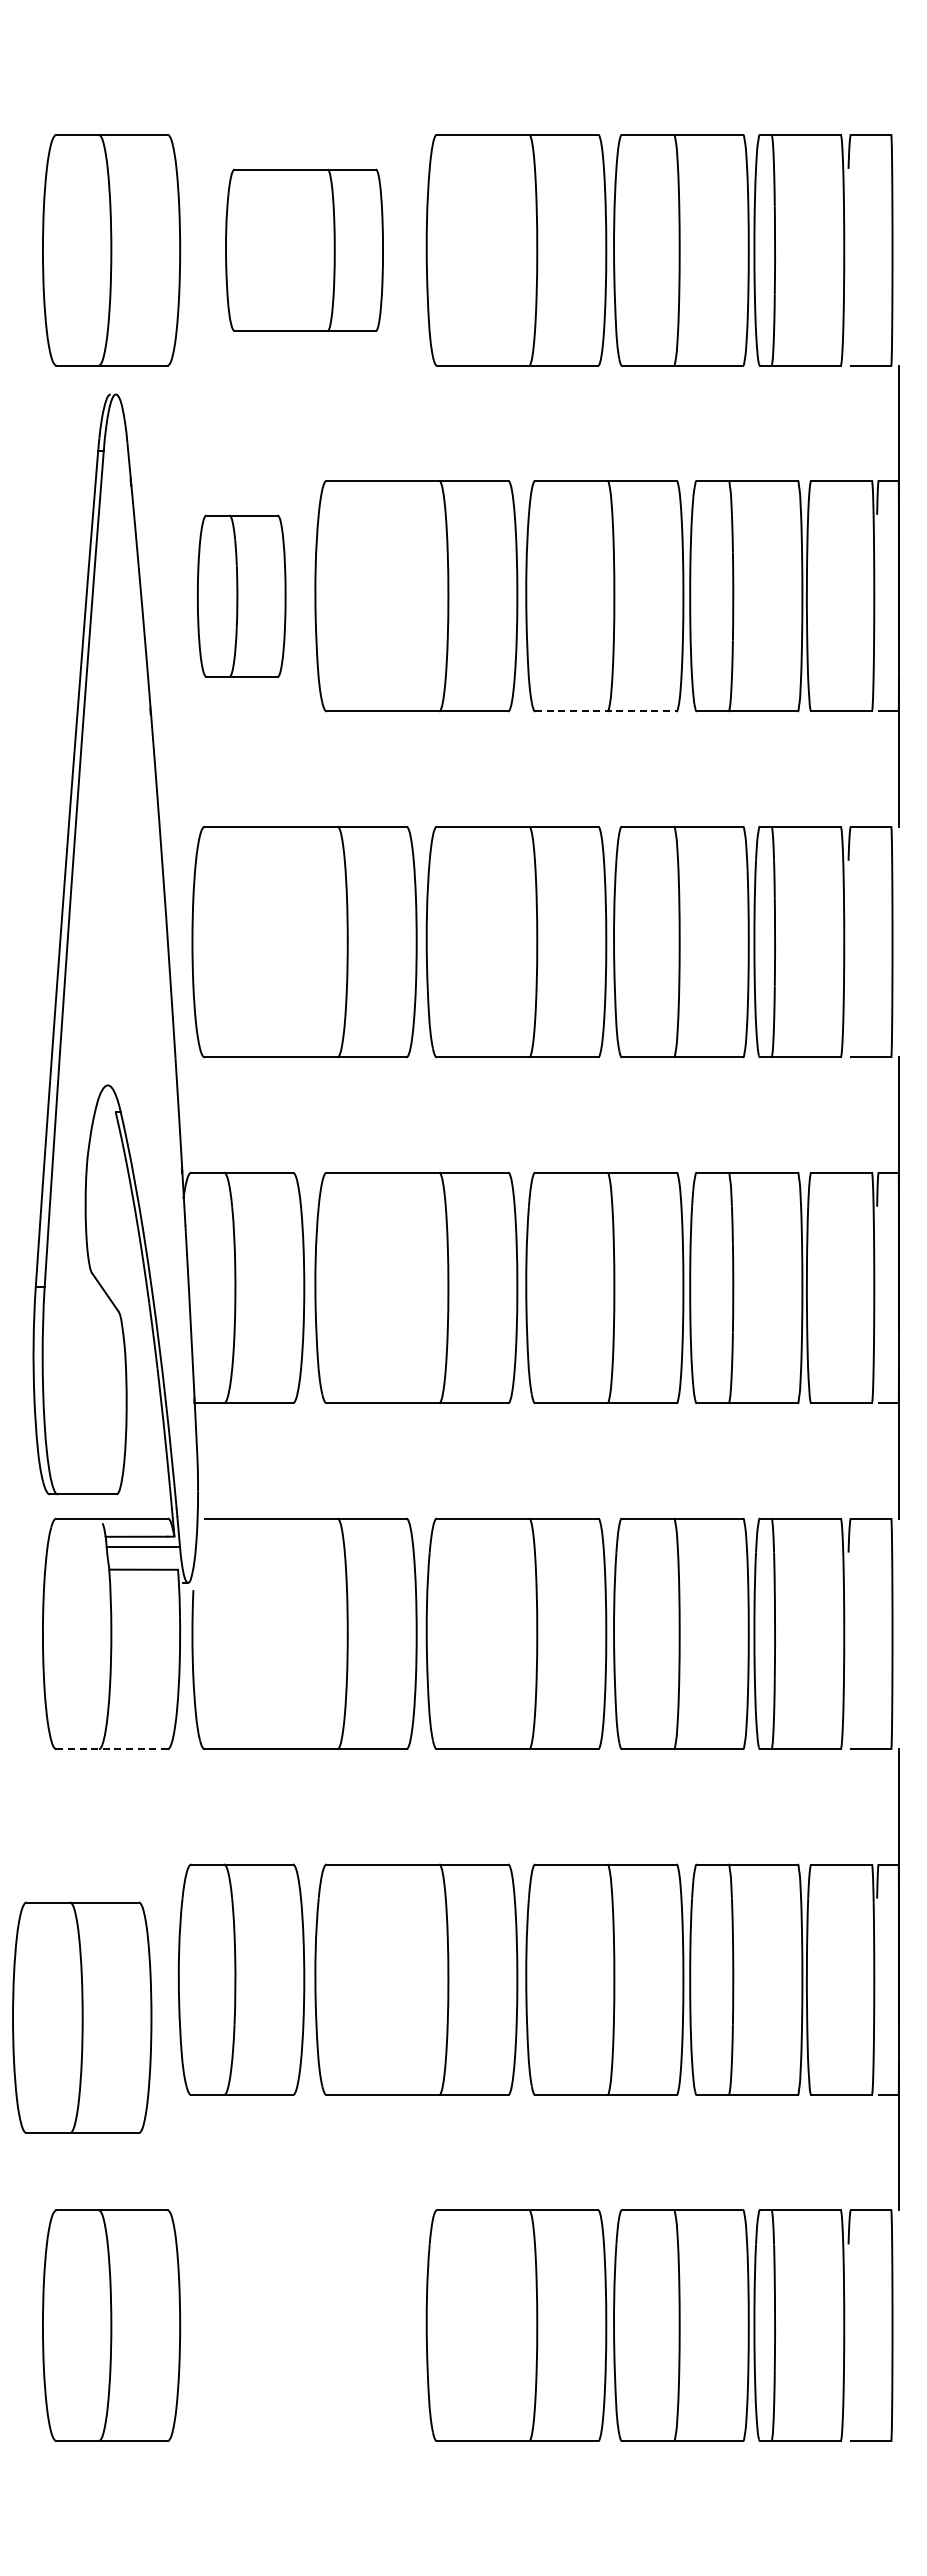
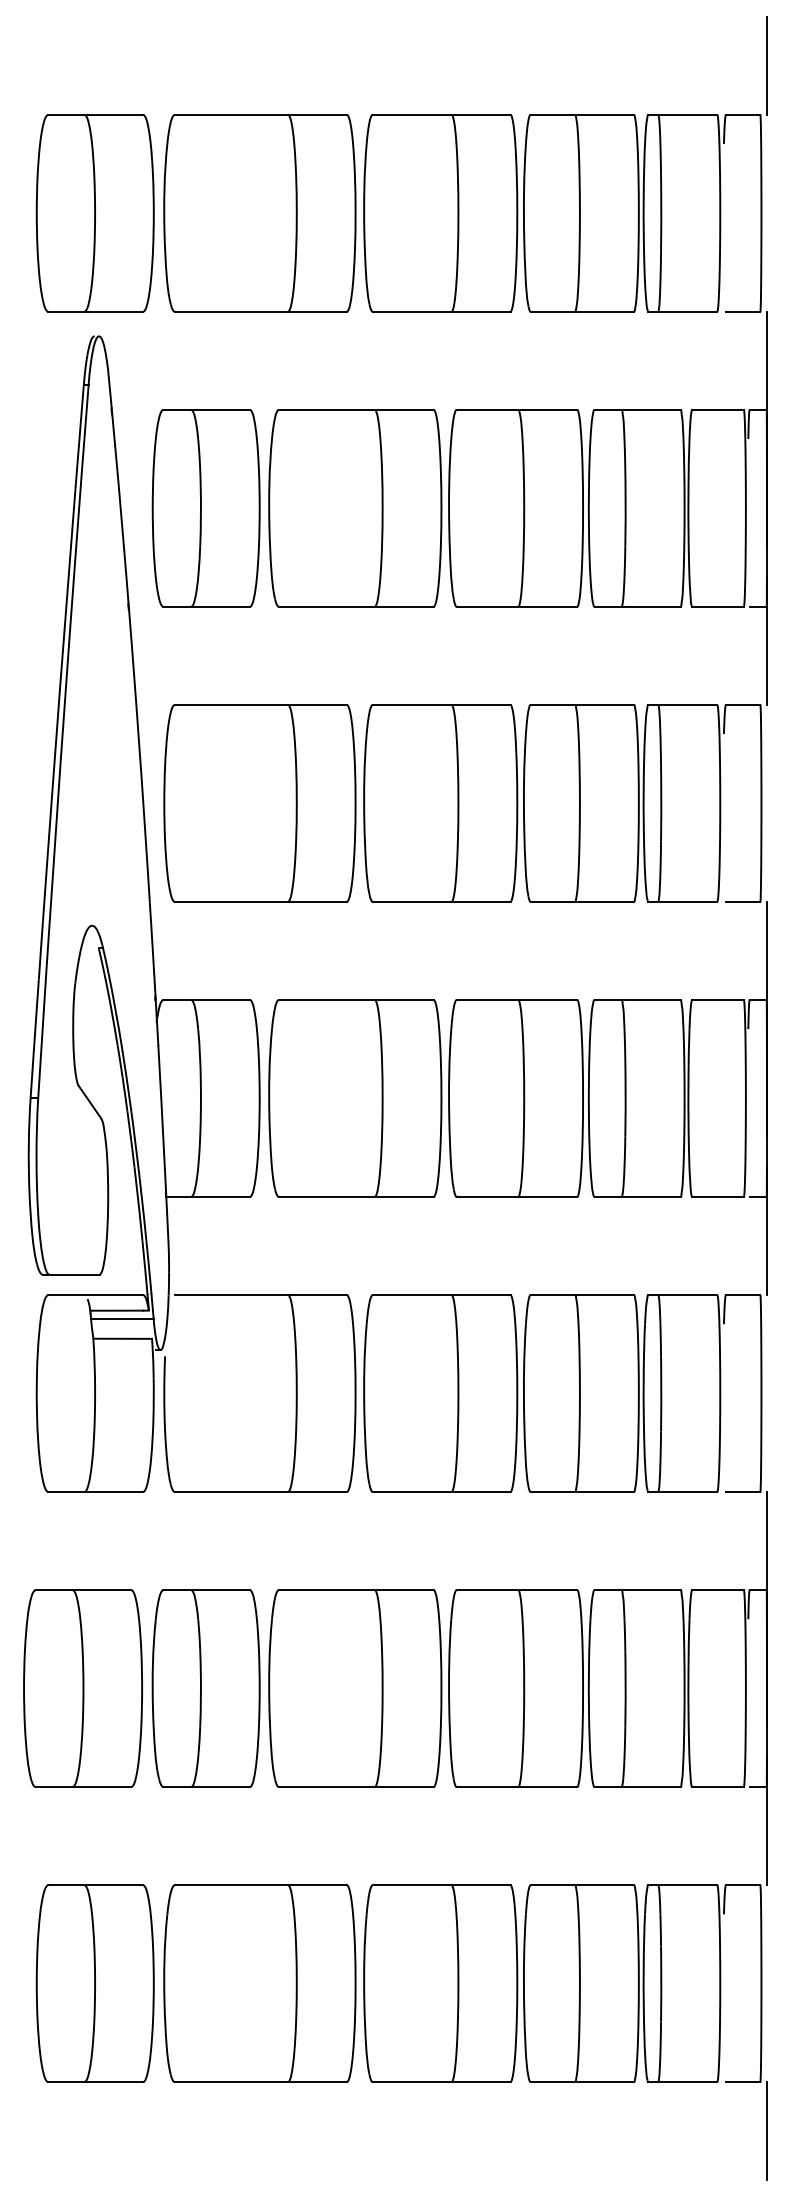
line: (898, 76) -> (766, 65), added
part: (304, 250) -> (259, 213), size x1.43
part: (241, 596) -> (206, 508), size x1.43
line: (605, 711) -> (516, 606), dashed -> solid
line: (112, 1749) -> (96, 1492), dashed -> solid
part: (82, 2017) -> (83, 1688), moved
part: (304, 2325) -> (259, 1983), added
line: (898, 2498) -> (766, 2131), added

